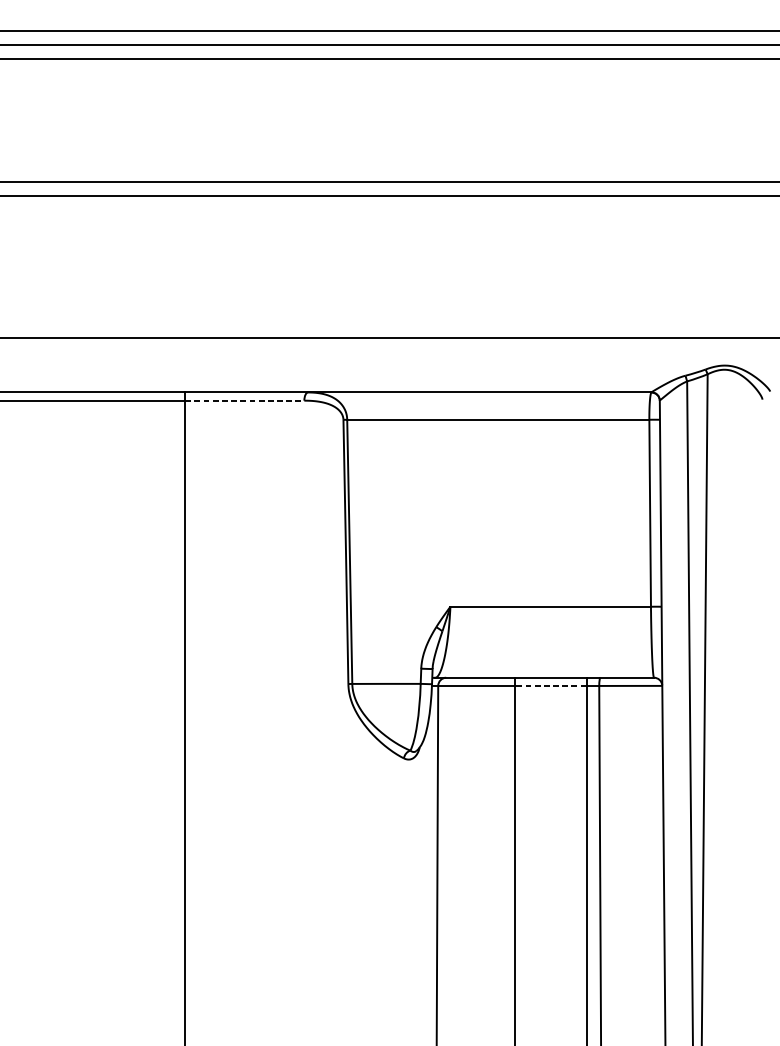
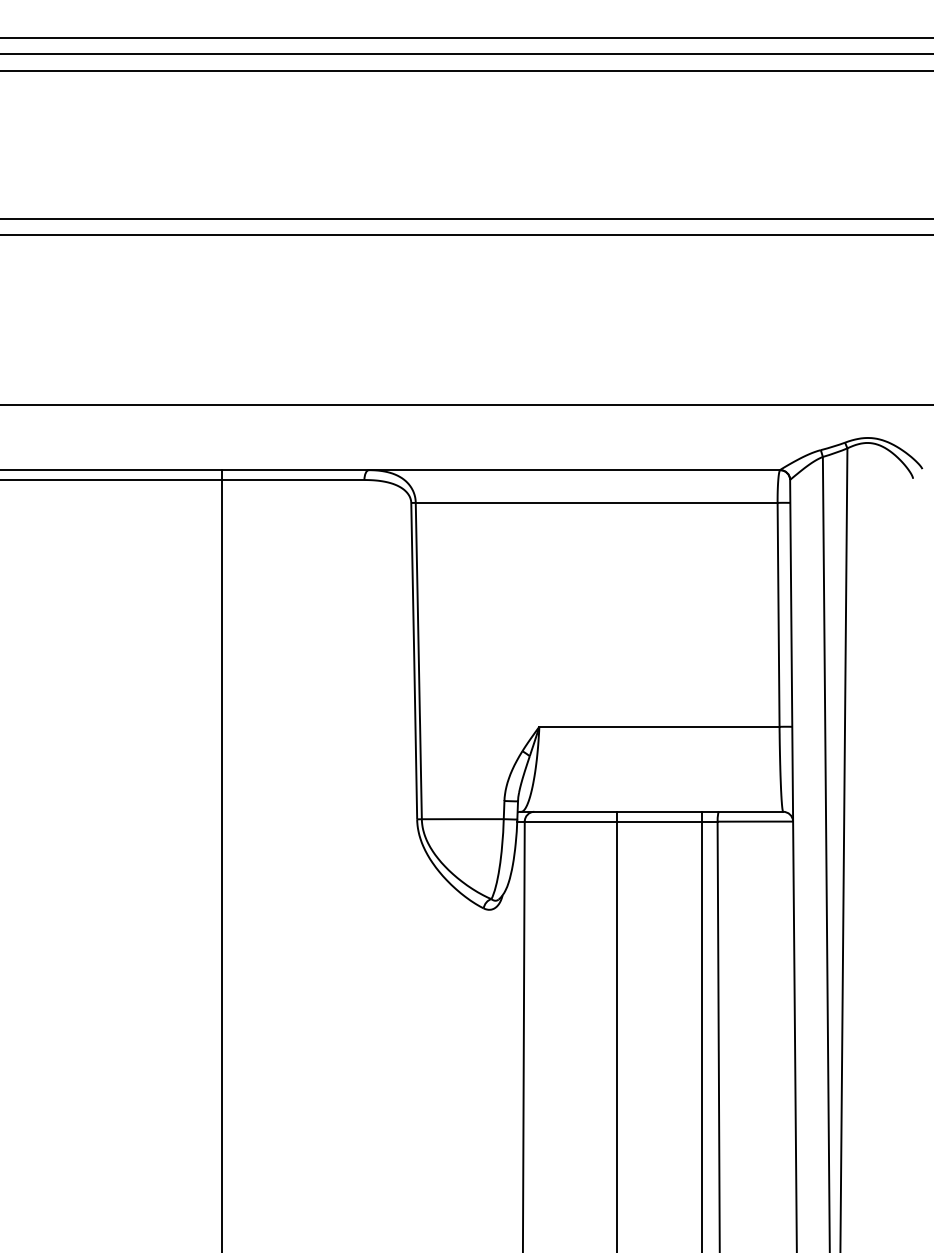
line: (245, 401) -> (293, 480), dashed -> solid
line: (550, 685) -> (659, 821), dashed -> solid

